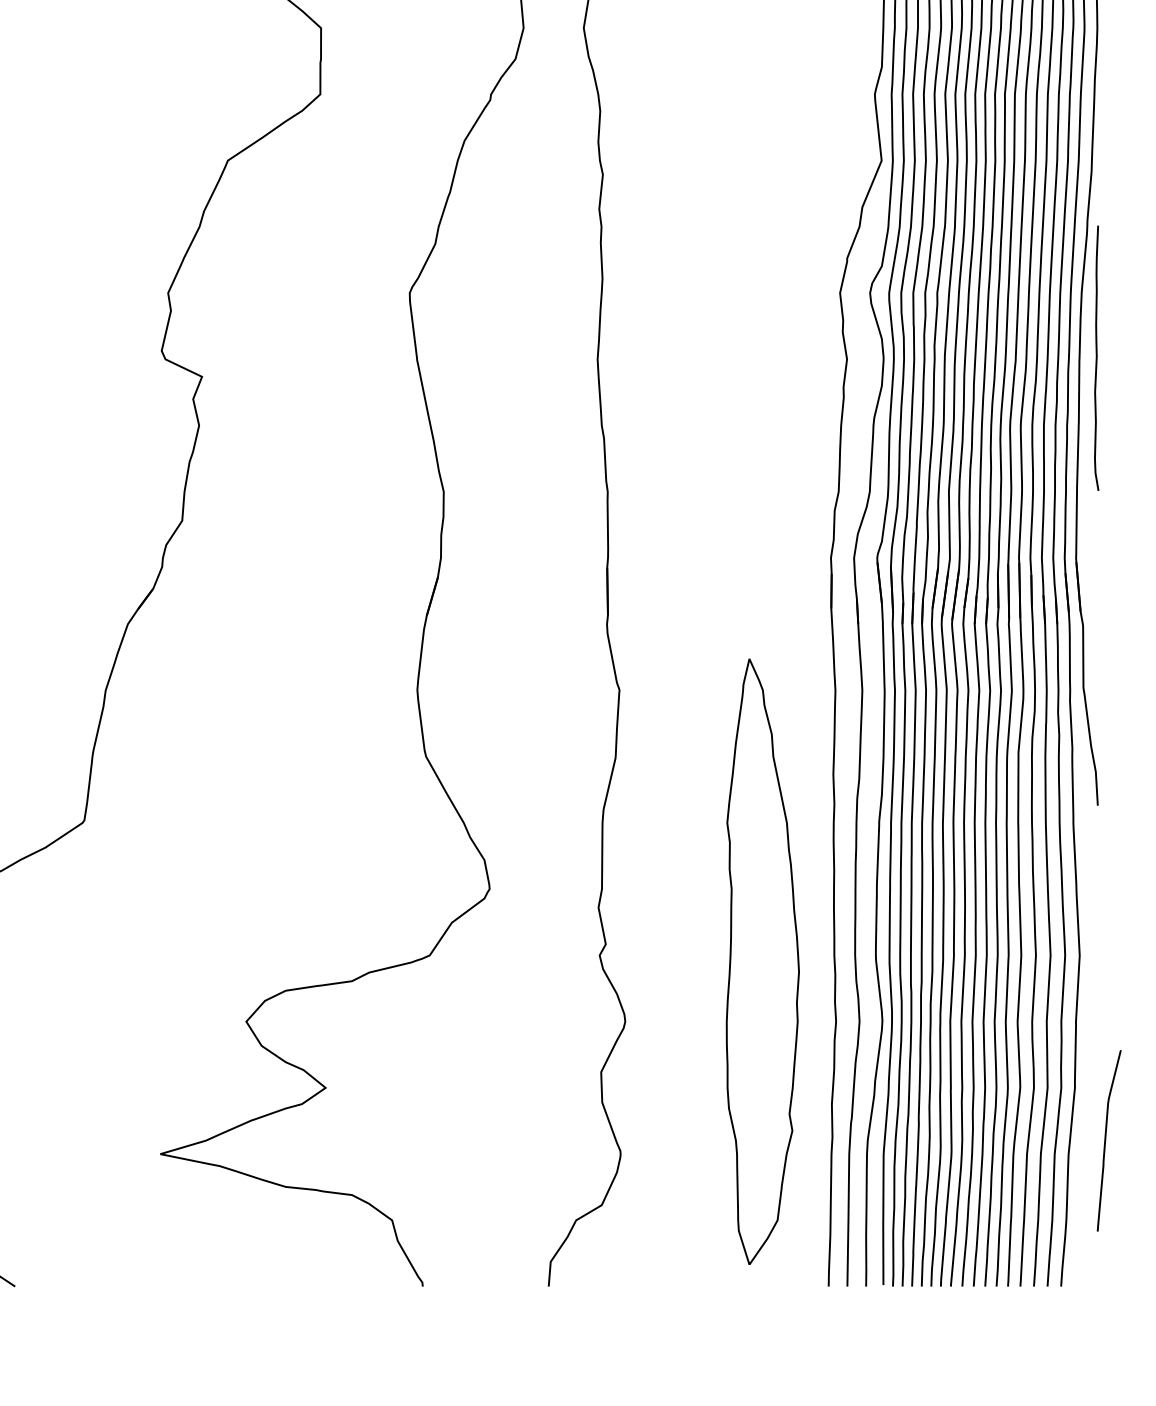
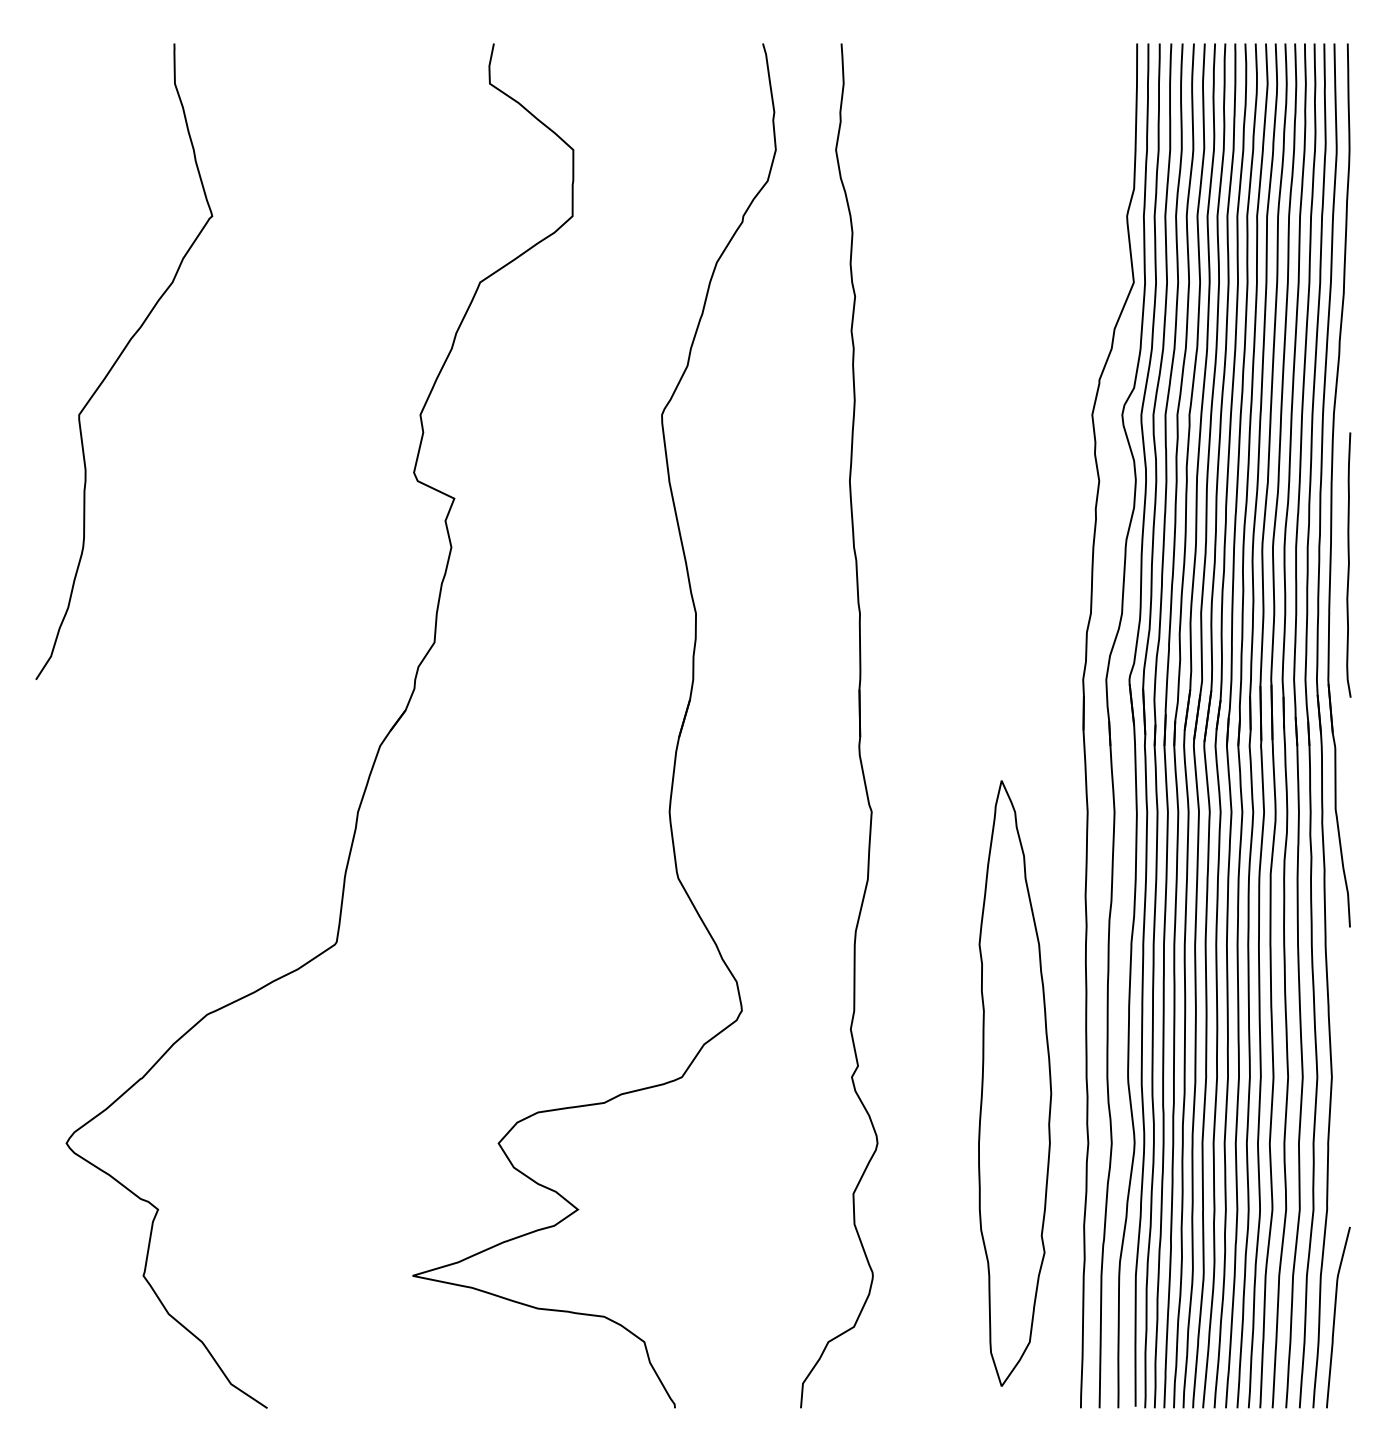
curve: (1096, 357) -> (1348, 564), moved
curve: (1106, 1140) -> (1335, 1317), moved

